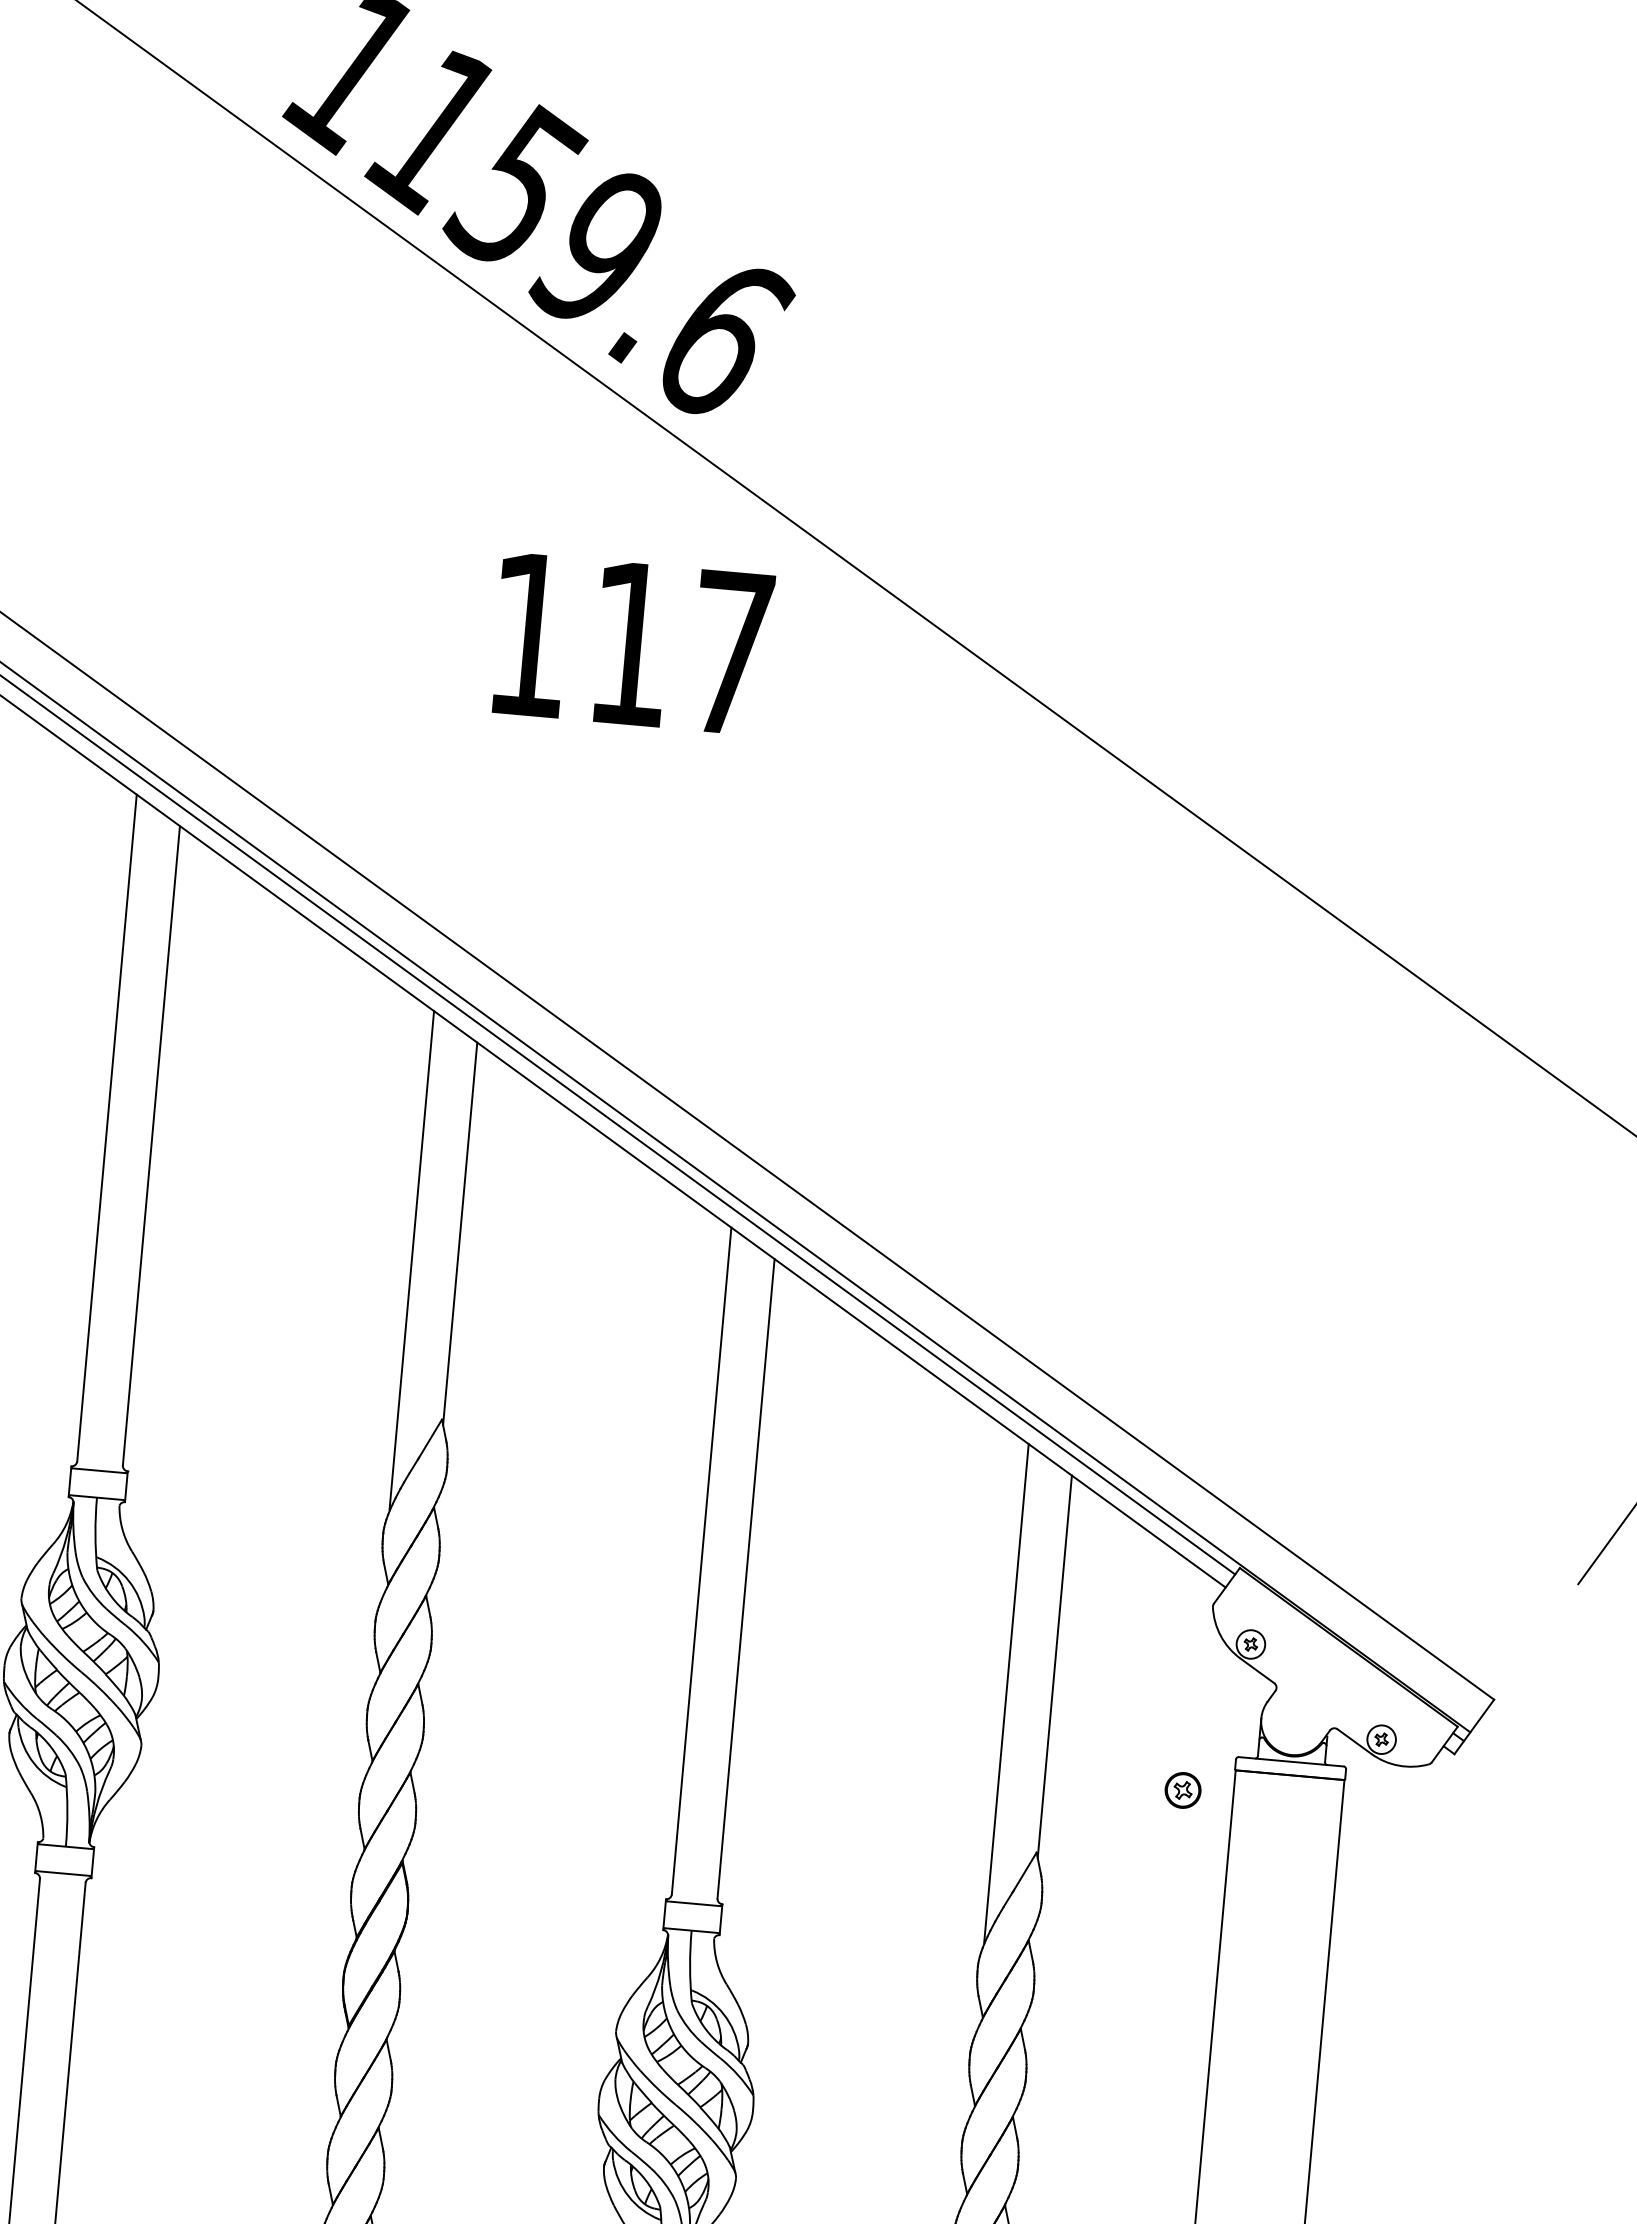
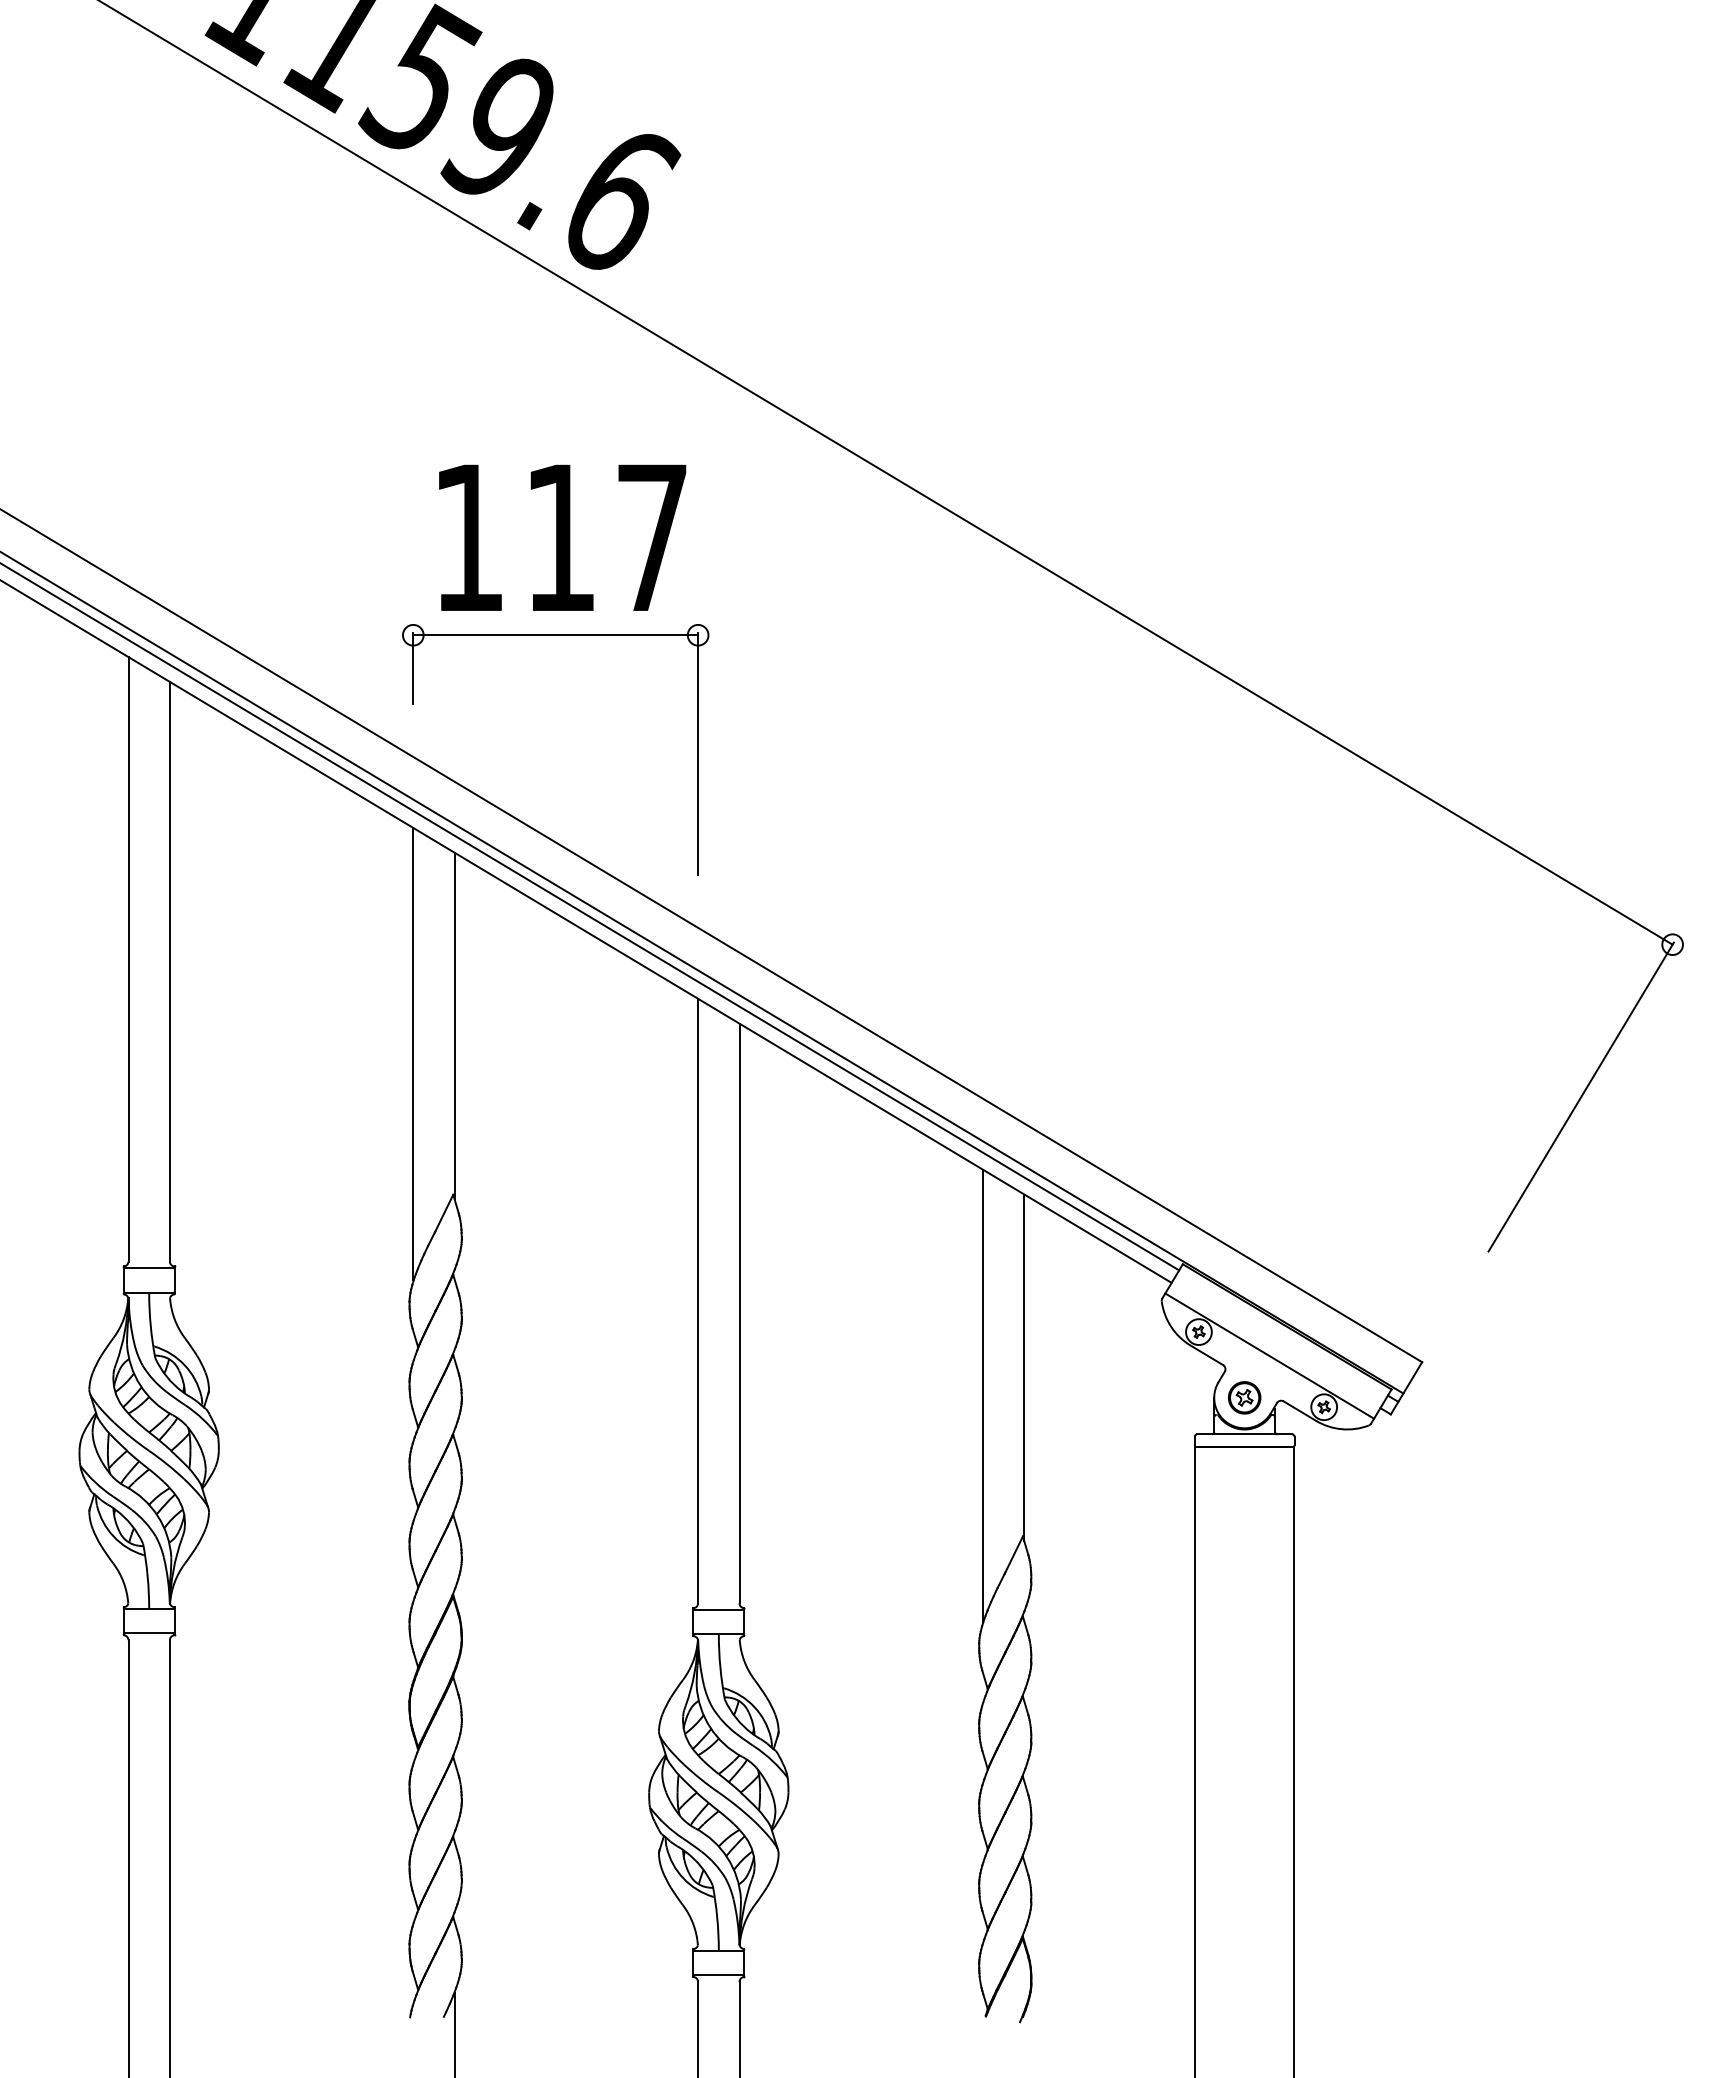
text: (632, 643) -> (562, 537), moved
part: (609, 812) -> (555, 635), added
line: (1326, 1677) -> (1269, 1355), added
part: (1182, 1790) -> (1244, 1397), moved

